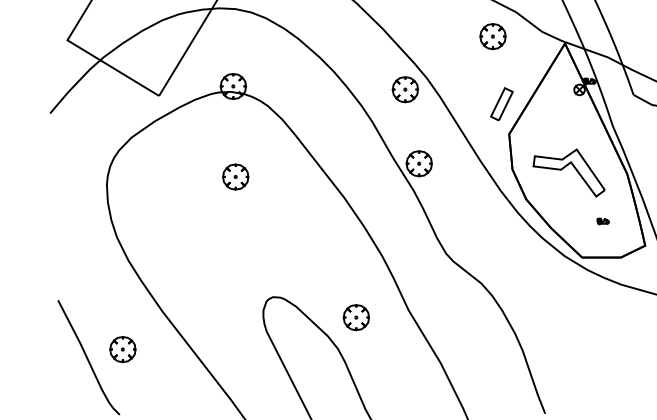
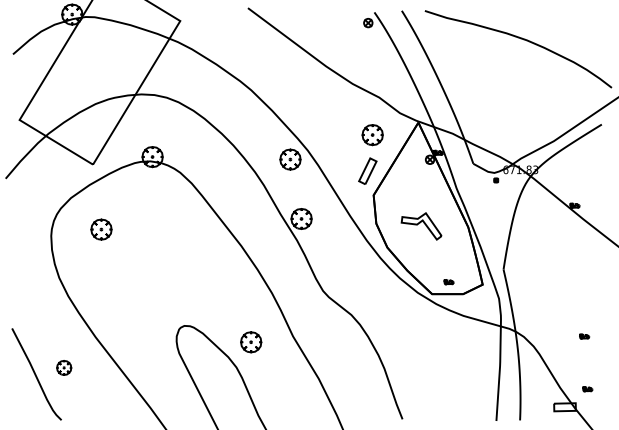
part: (492, 37) -> (372, 135), moved
part: (568, 173) -> (421, 226), size x0.7
part: (235, 176) -> (101, 229), moved
part: (602, 221) -> (448, 282), moved
part: (123, 349) -> (64, 367), size x0.7

